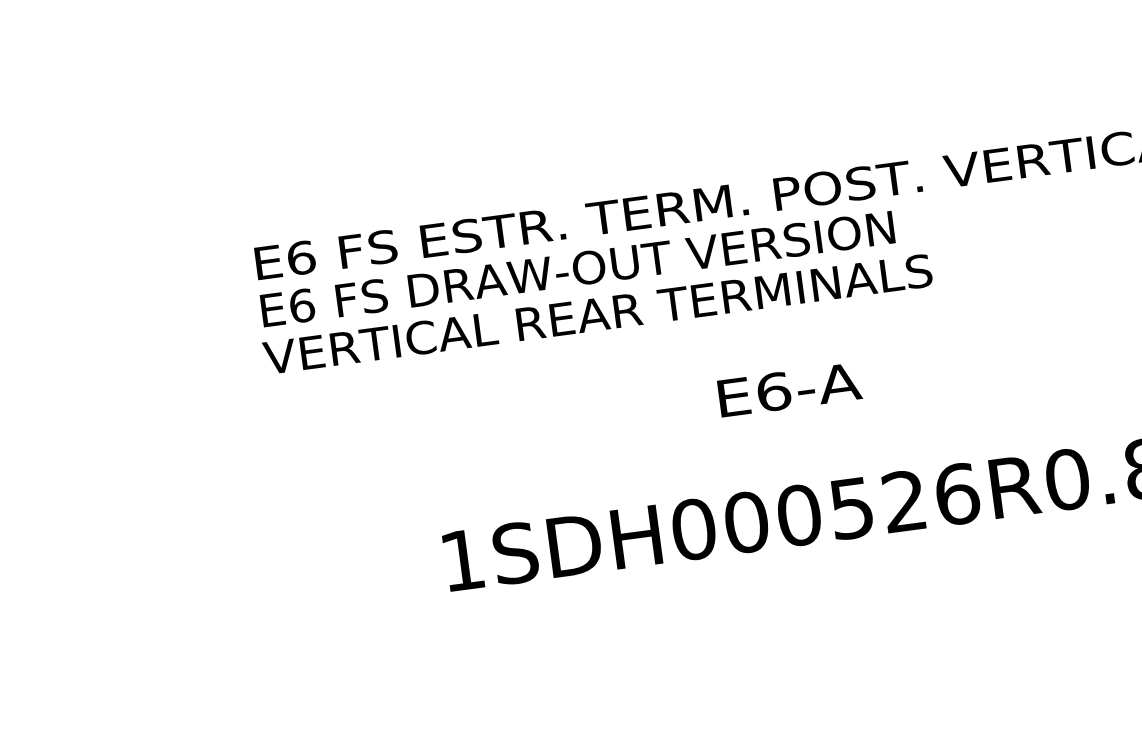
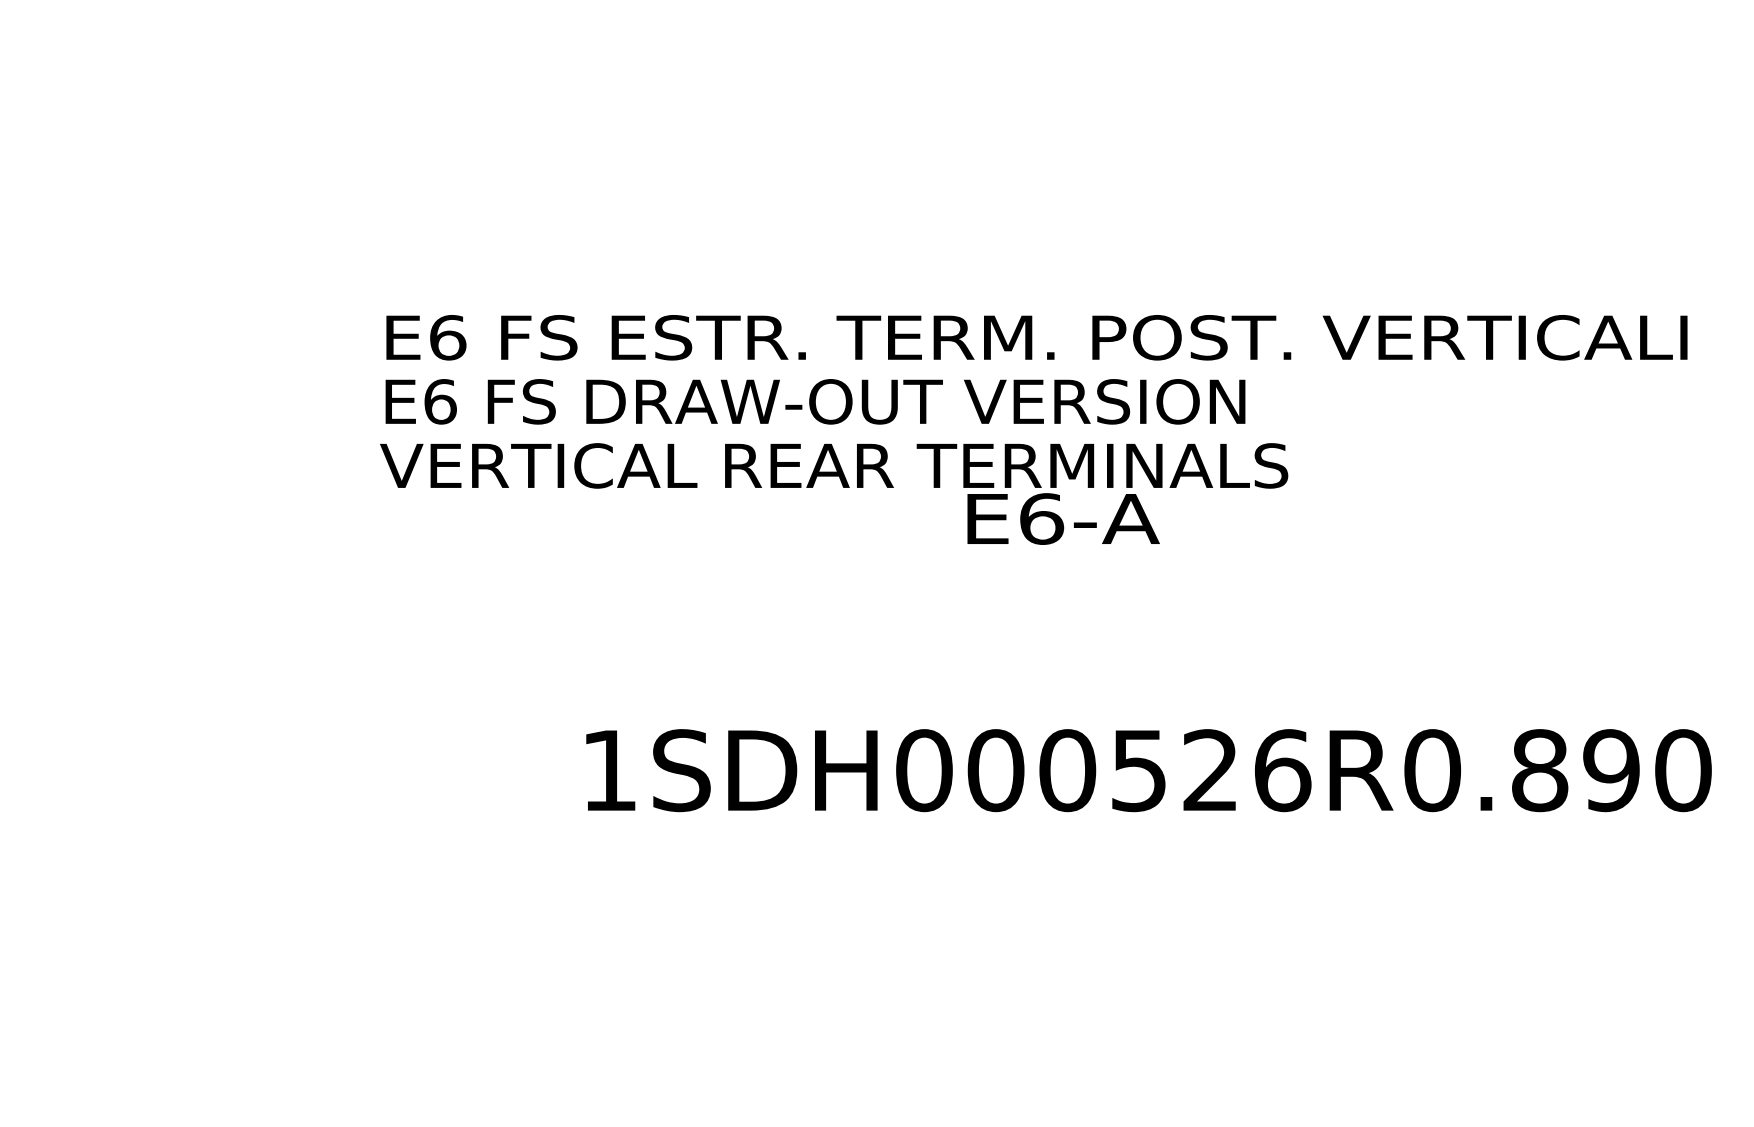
text: (789, 389) -> (1063, 518), moved

